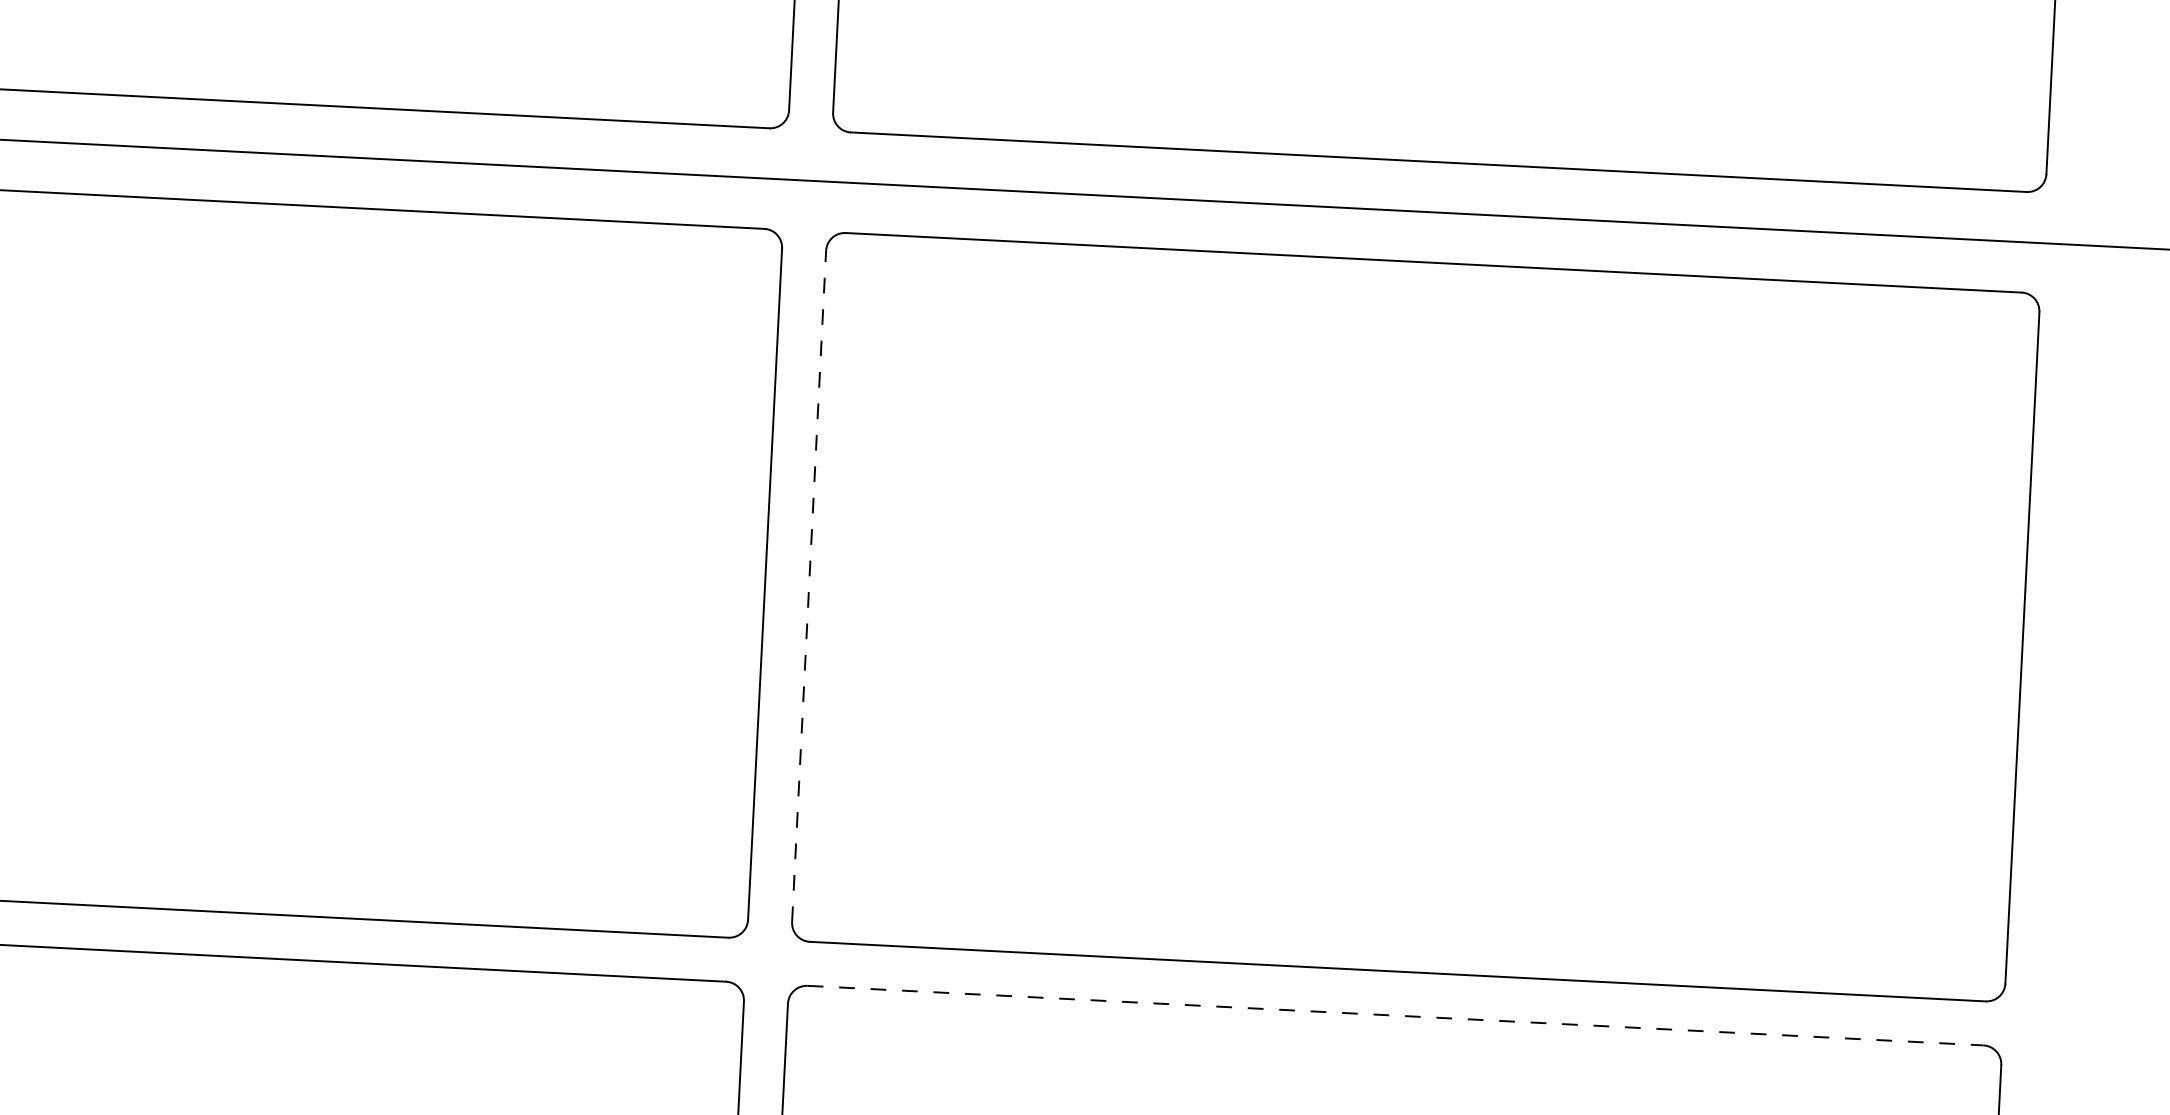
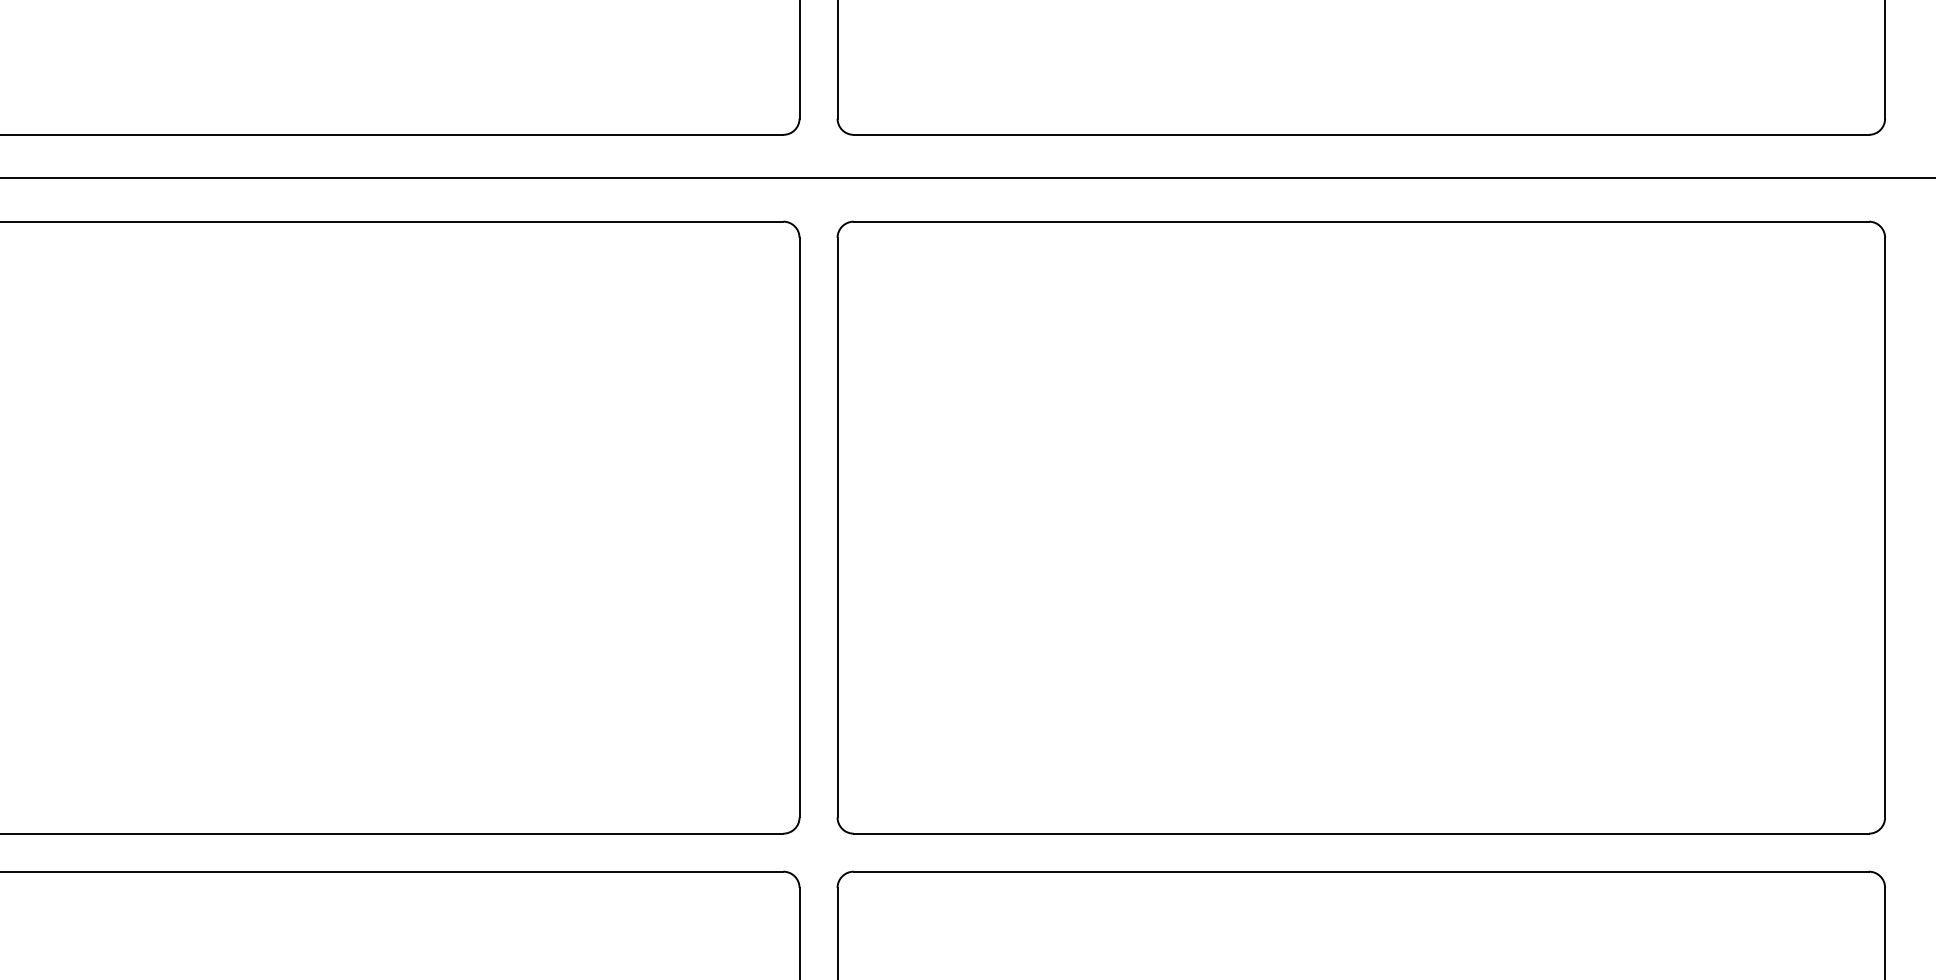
line: (809, 586) -> (837, 527), dashed -> solid
line: (1395, 1015) -> (1361, 871), dashed -> solid

